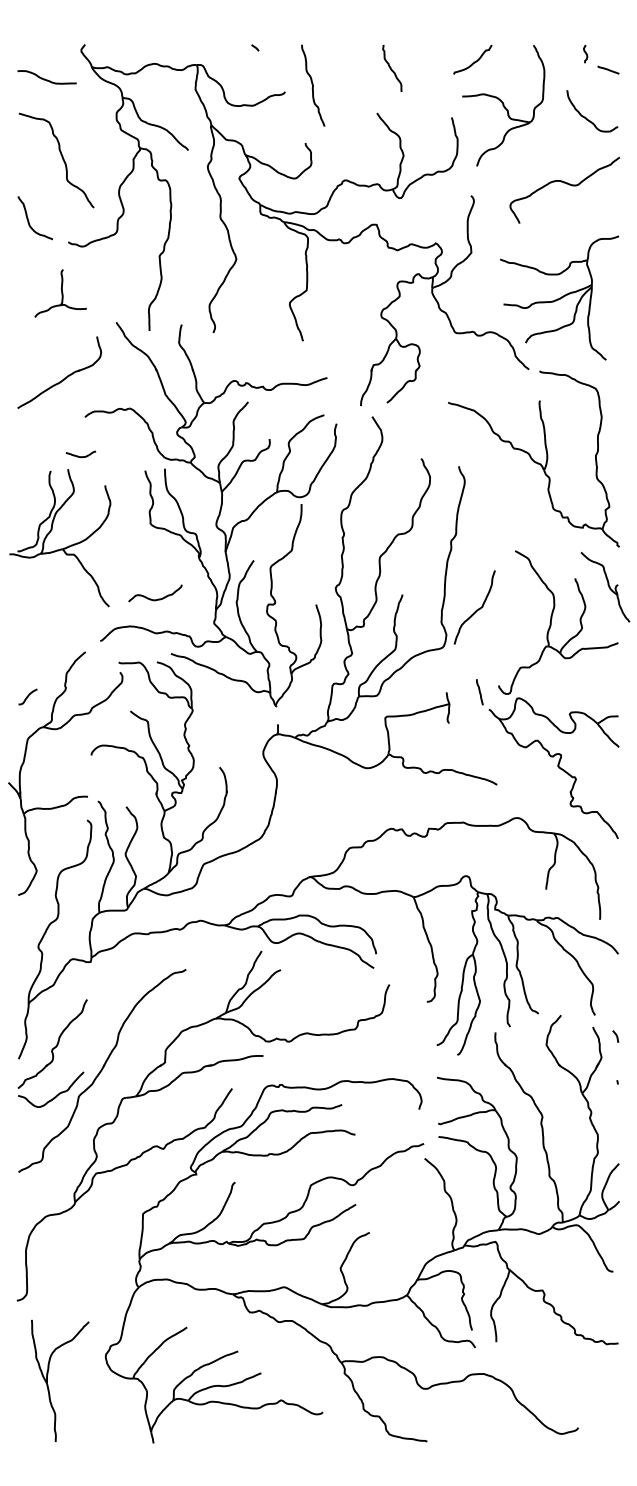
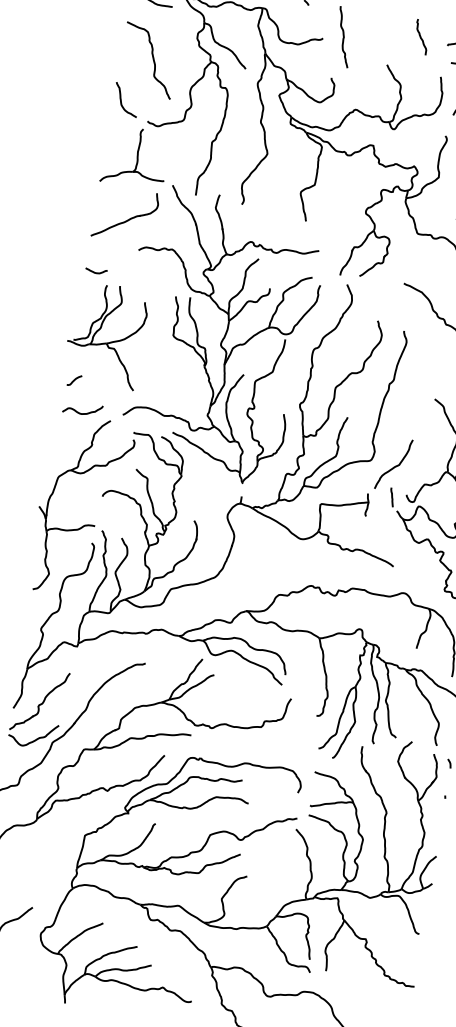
curve: (391, 68) -> (421, 37), moved
part: (60, 293) -> (135, 157), size x1.67
curve: (80, 456) -> (95, 272), moved
curve: (158, 598) -> (84, 413), moved
curve: (476, 609) -> (394, 466), moved
curve: (27, 696) -> (74, 380), moved

